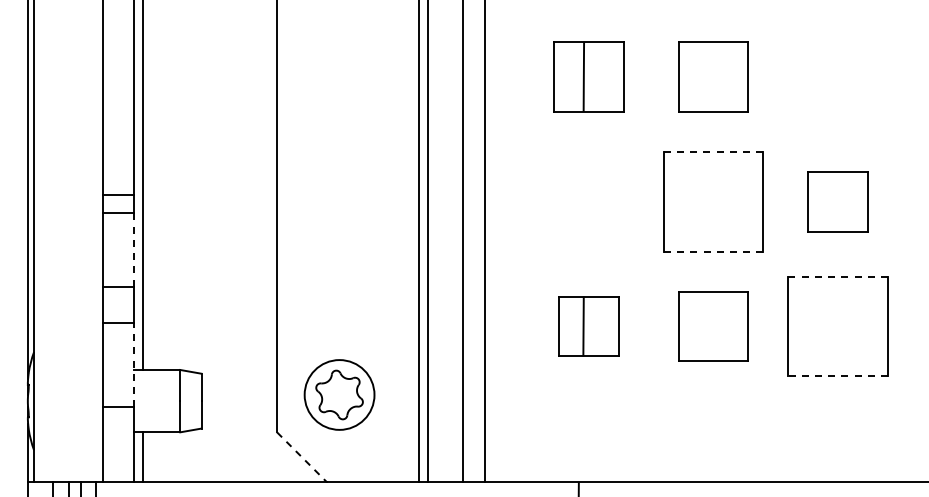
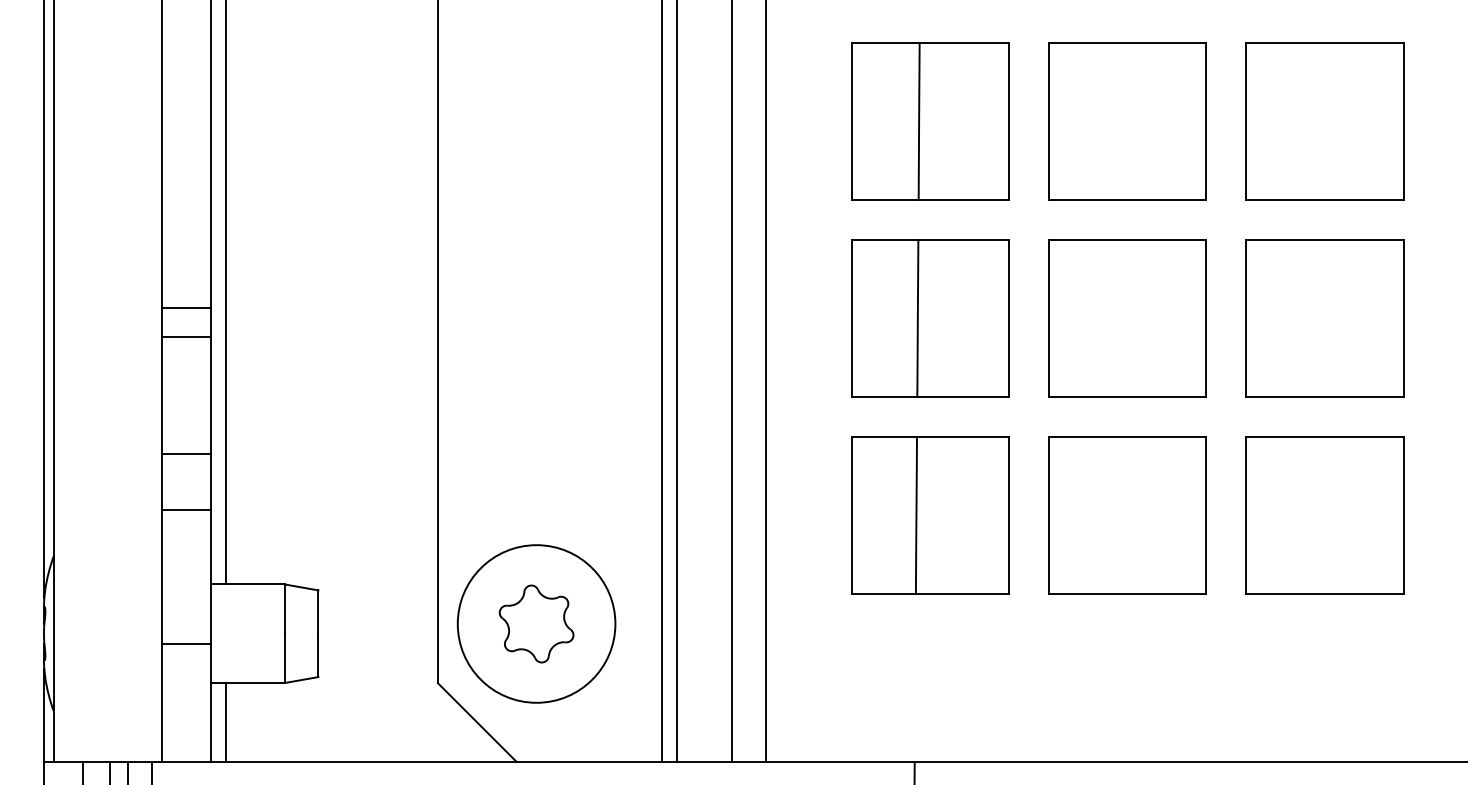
part: (588, 76) -> (929, 120), size x1.43
part: (713, 76) -> (1127, 120), size x1.43
part: (837, 76) -> (1323, 120), added
line: (713, 151) -> (1127, 239), dashed -> solid
part: (588, 201) -> (929, 318), added
part: (837, 201) -> (1323, 318), size x1.67
line: (133, 250) -> (210, 395), dashed -> solid
line: (713, 251) -> (1127, 397), dashed -> solid
line: (838, 276) -> (1325, 436), dashed -> solid
part: (588, 326) -> (929, 515), size x1.67
part: (713, 326) -> (1127, 515), size x1.43
line: (133, 364) -> (210, 575), dashed -> solid
line: (838, 376) -> (1325, 594), dashed -> solid
circle: (339, 394) -> (536, 623), size x1.43
line: (302, 457) -> (477, 722), dashed -> solid

